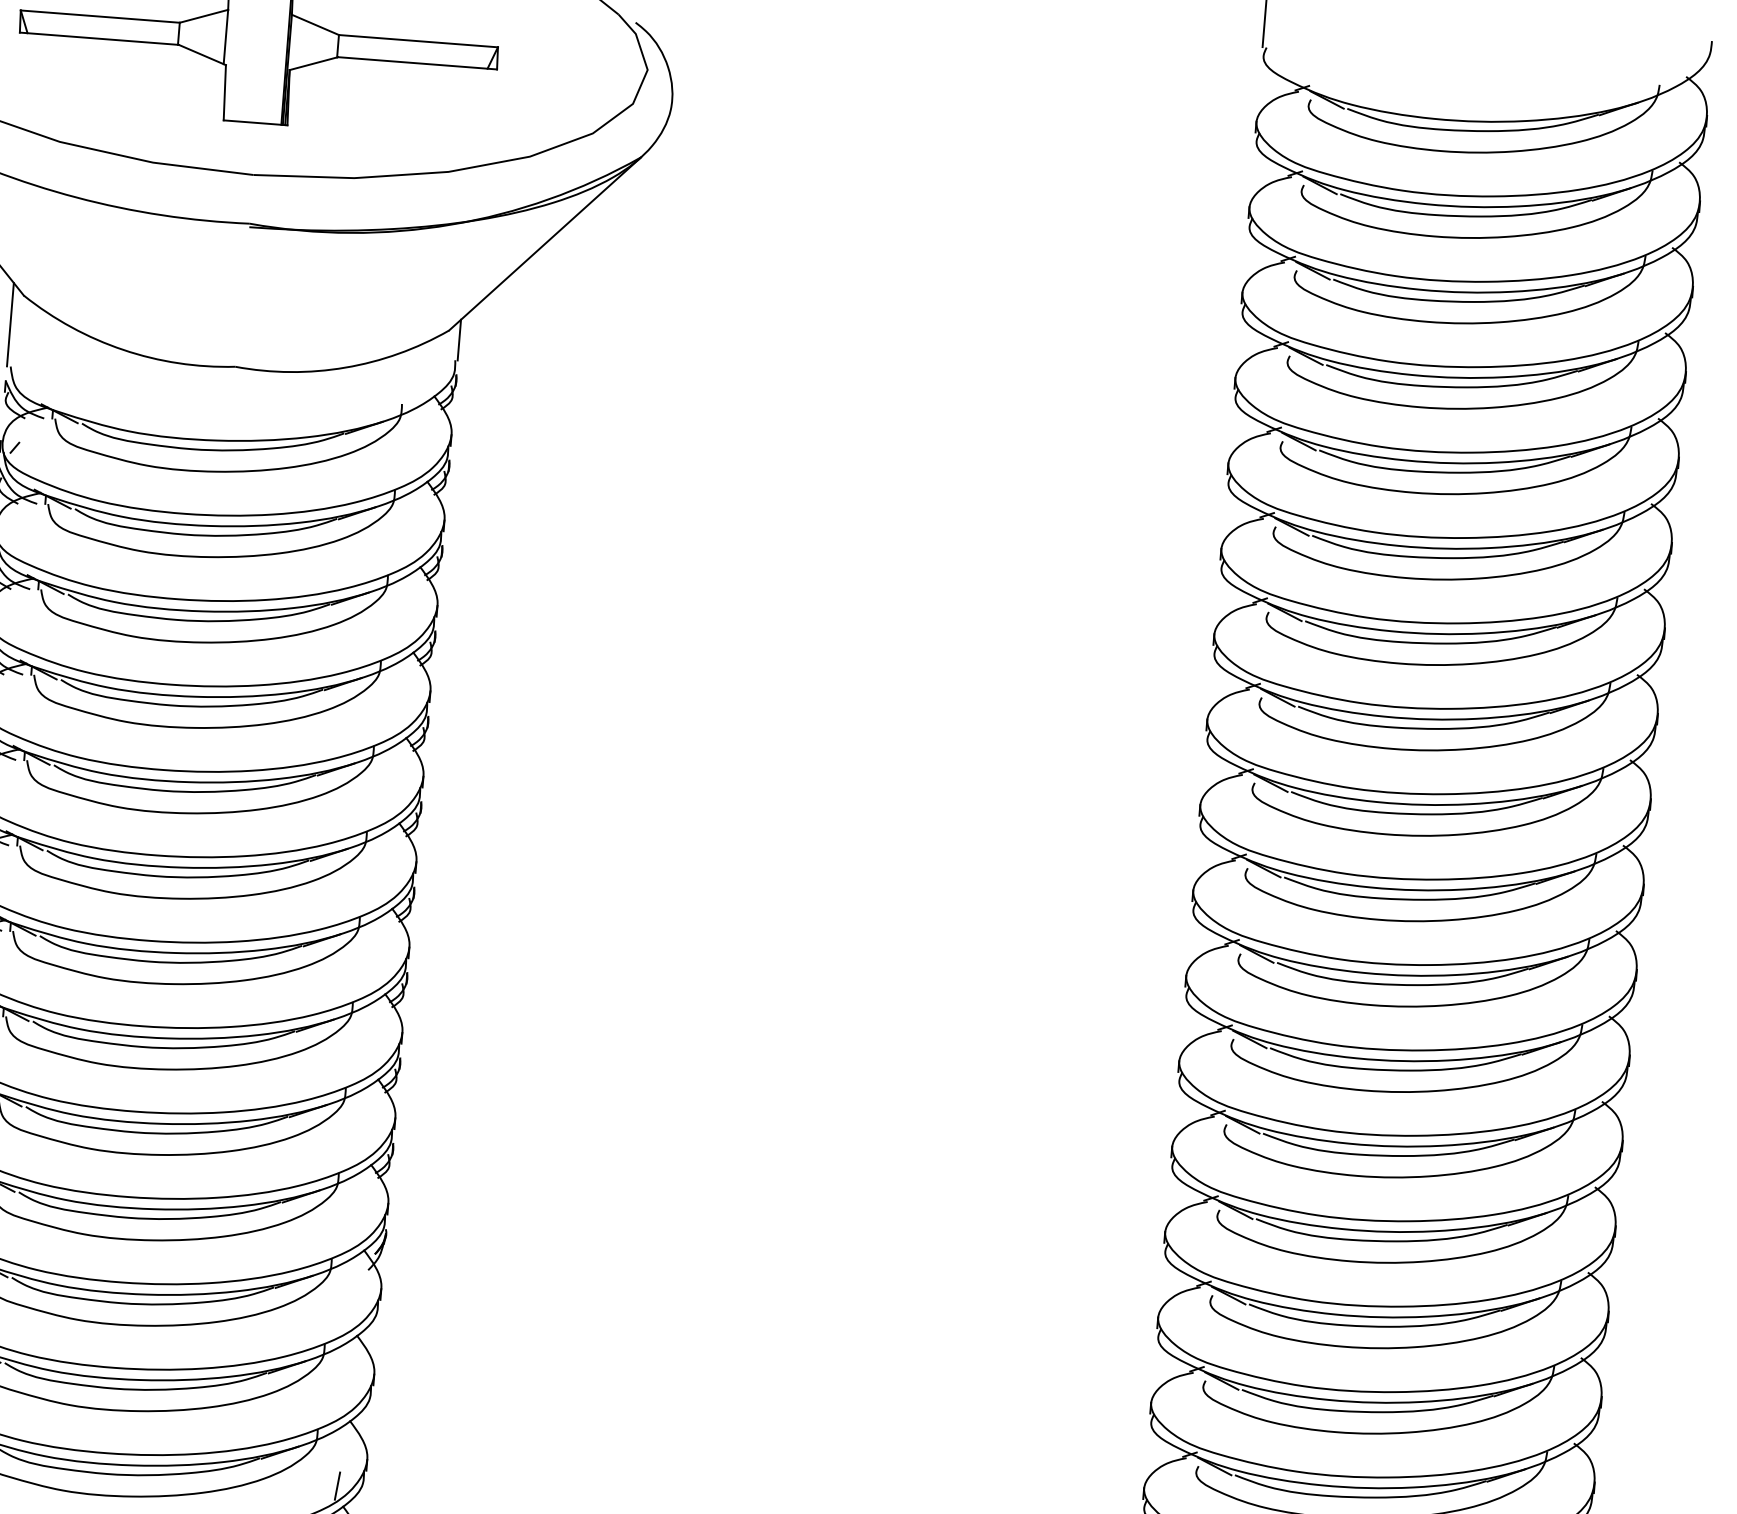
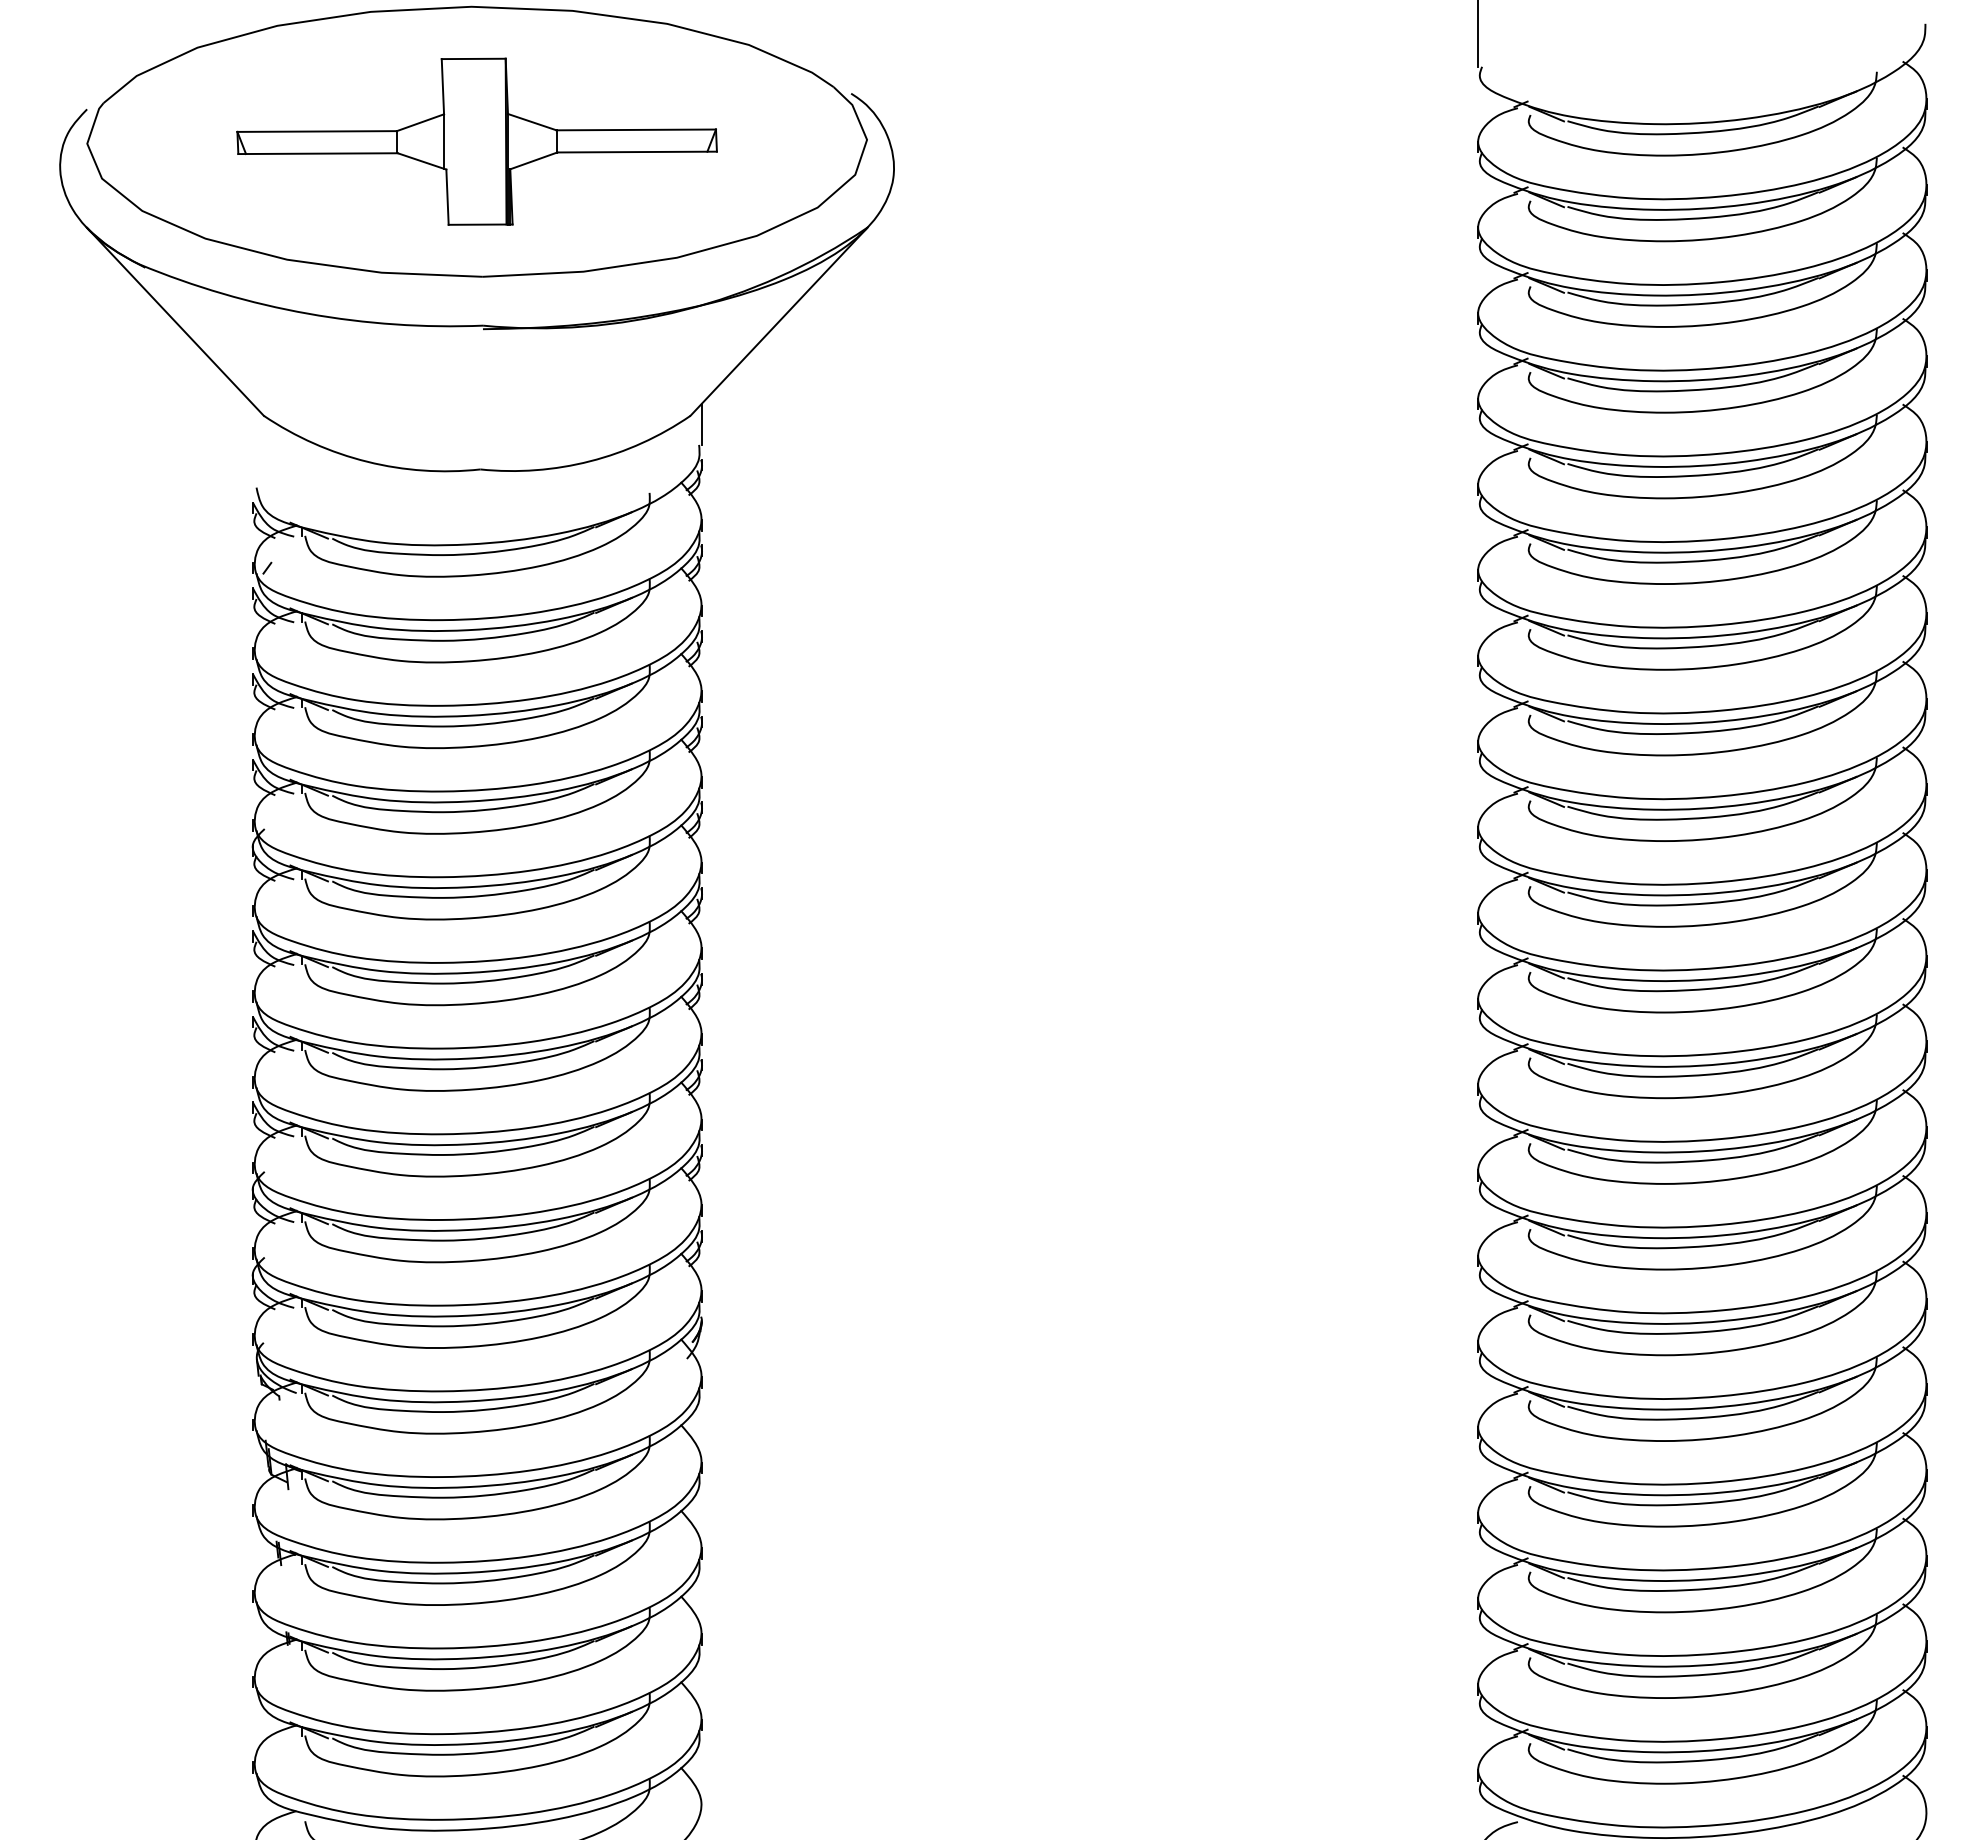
line: (10, 324) -> (252, 445), removed
line: (337, 1485) -> (673, 1576), removed

